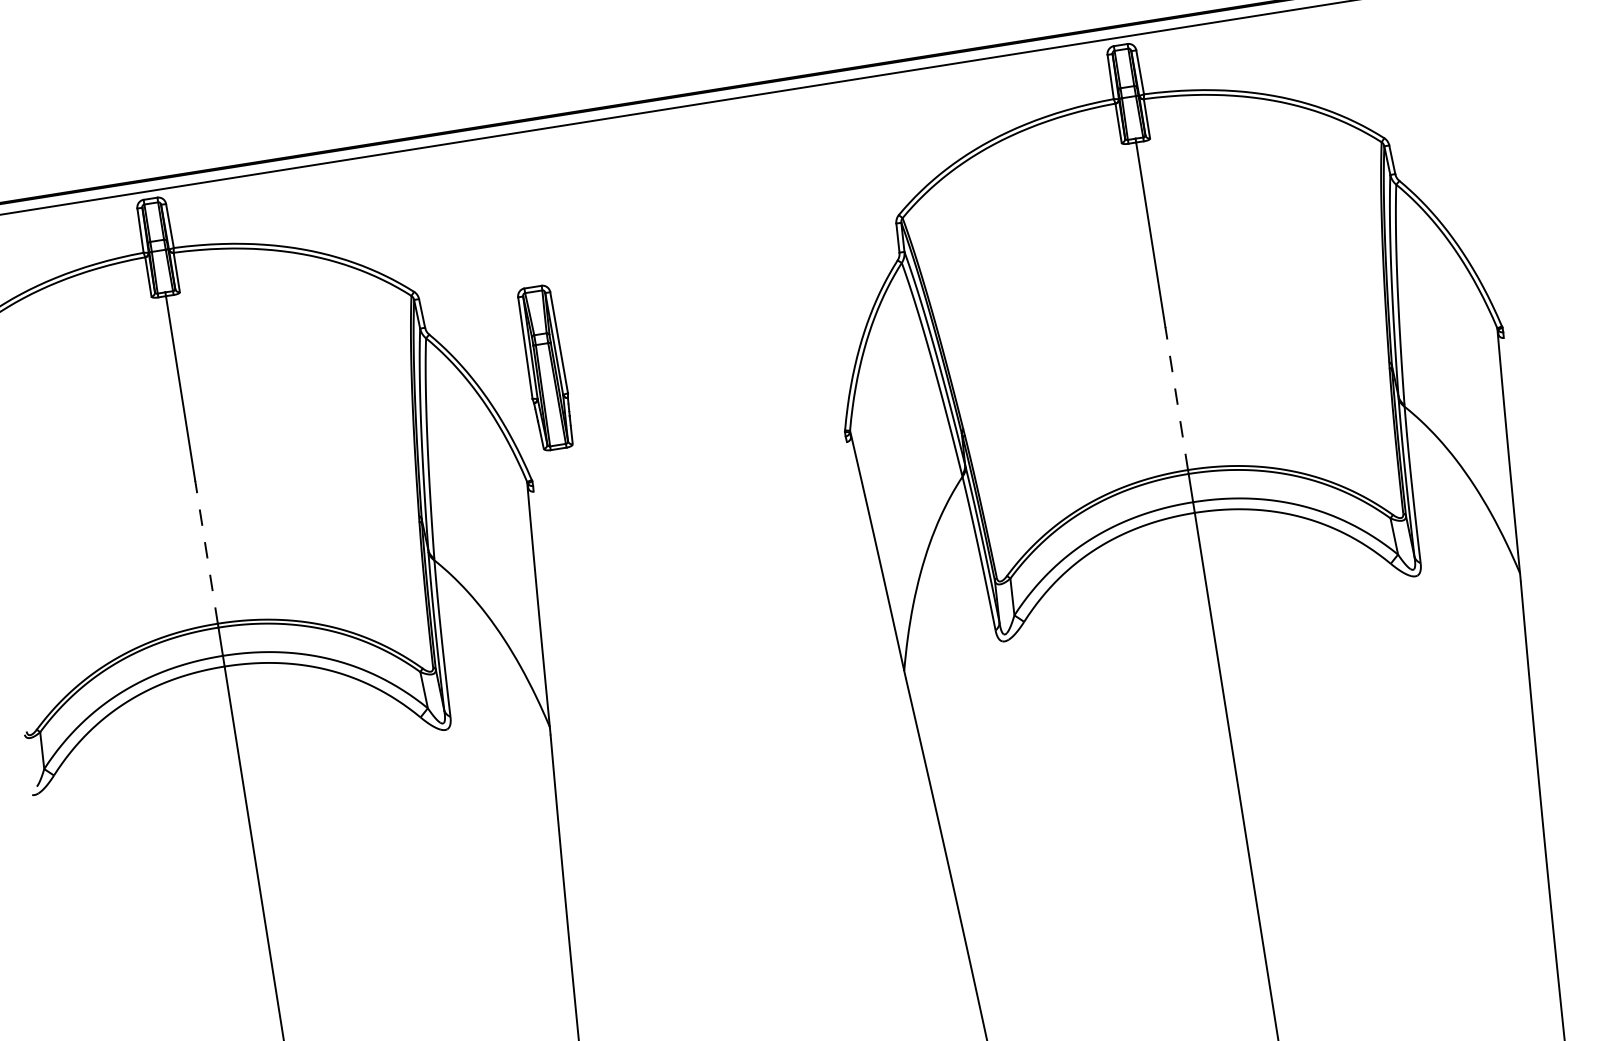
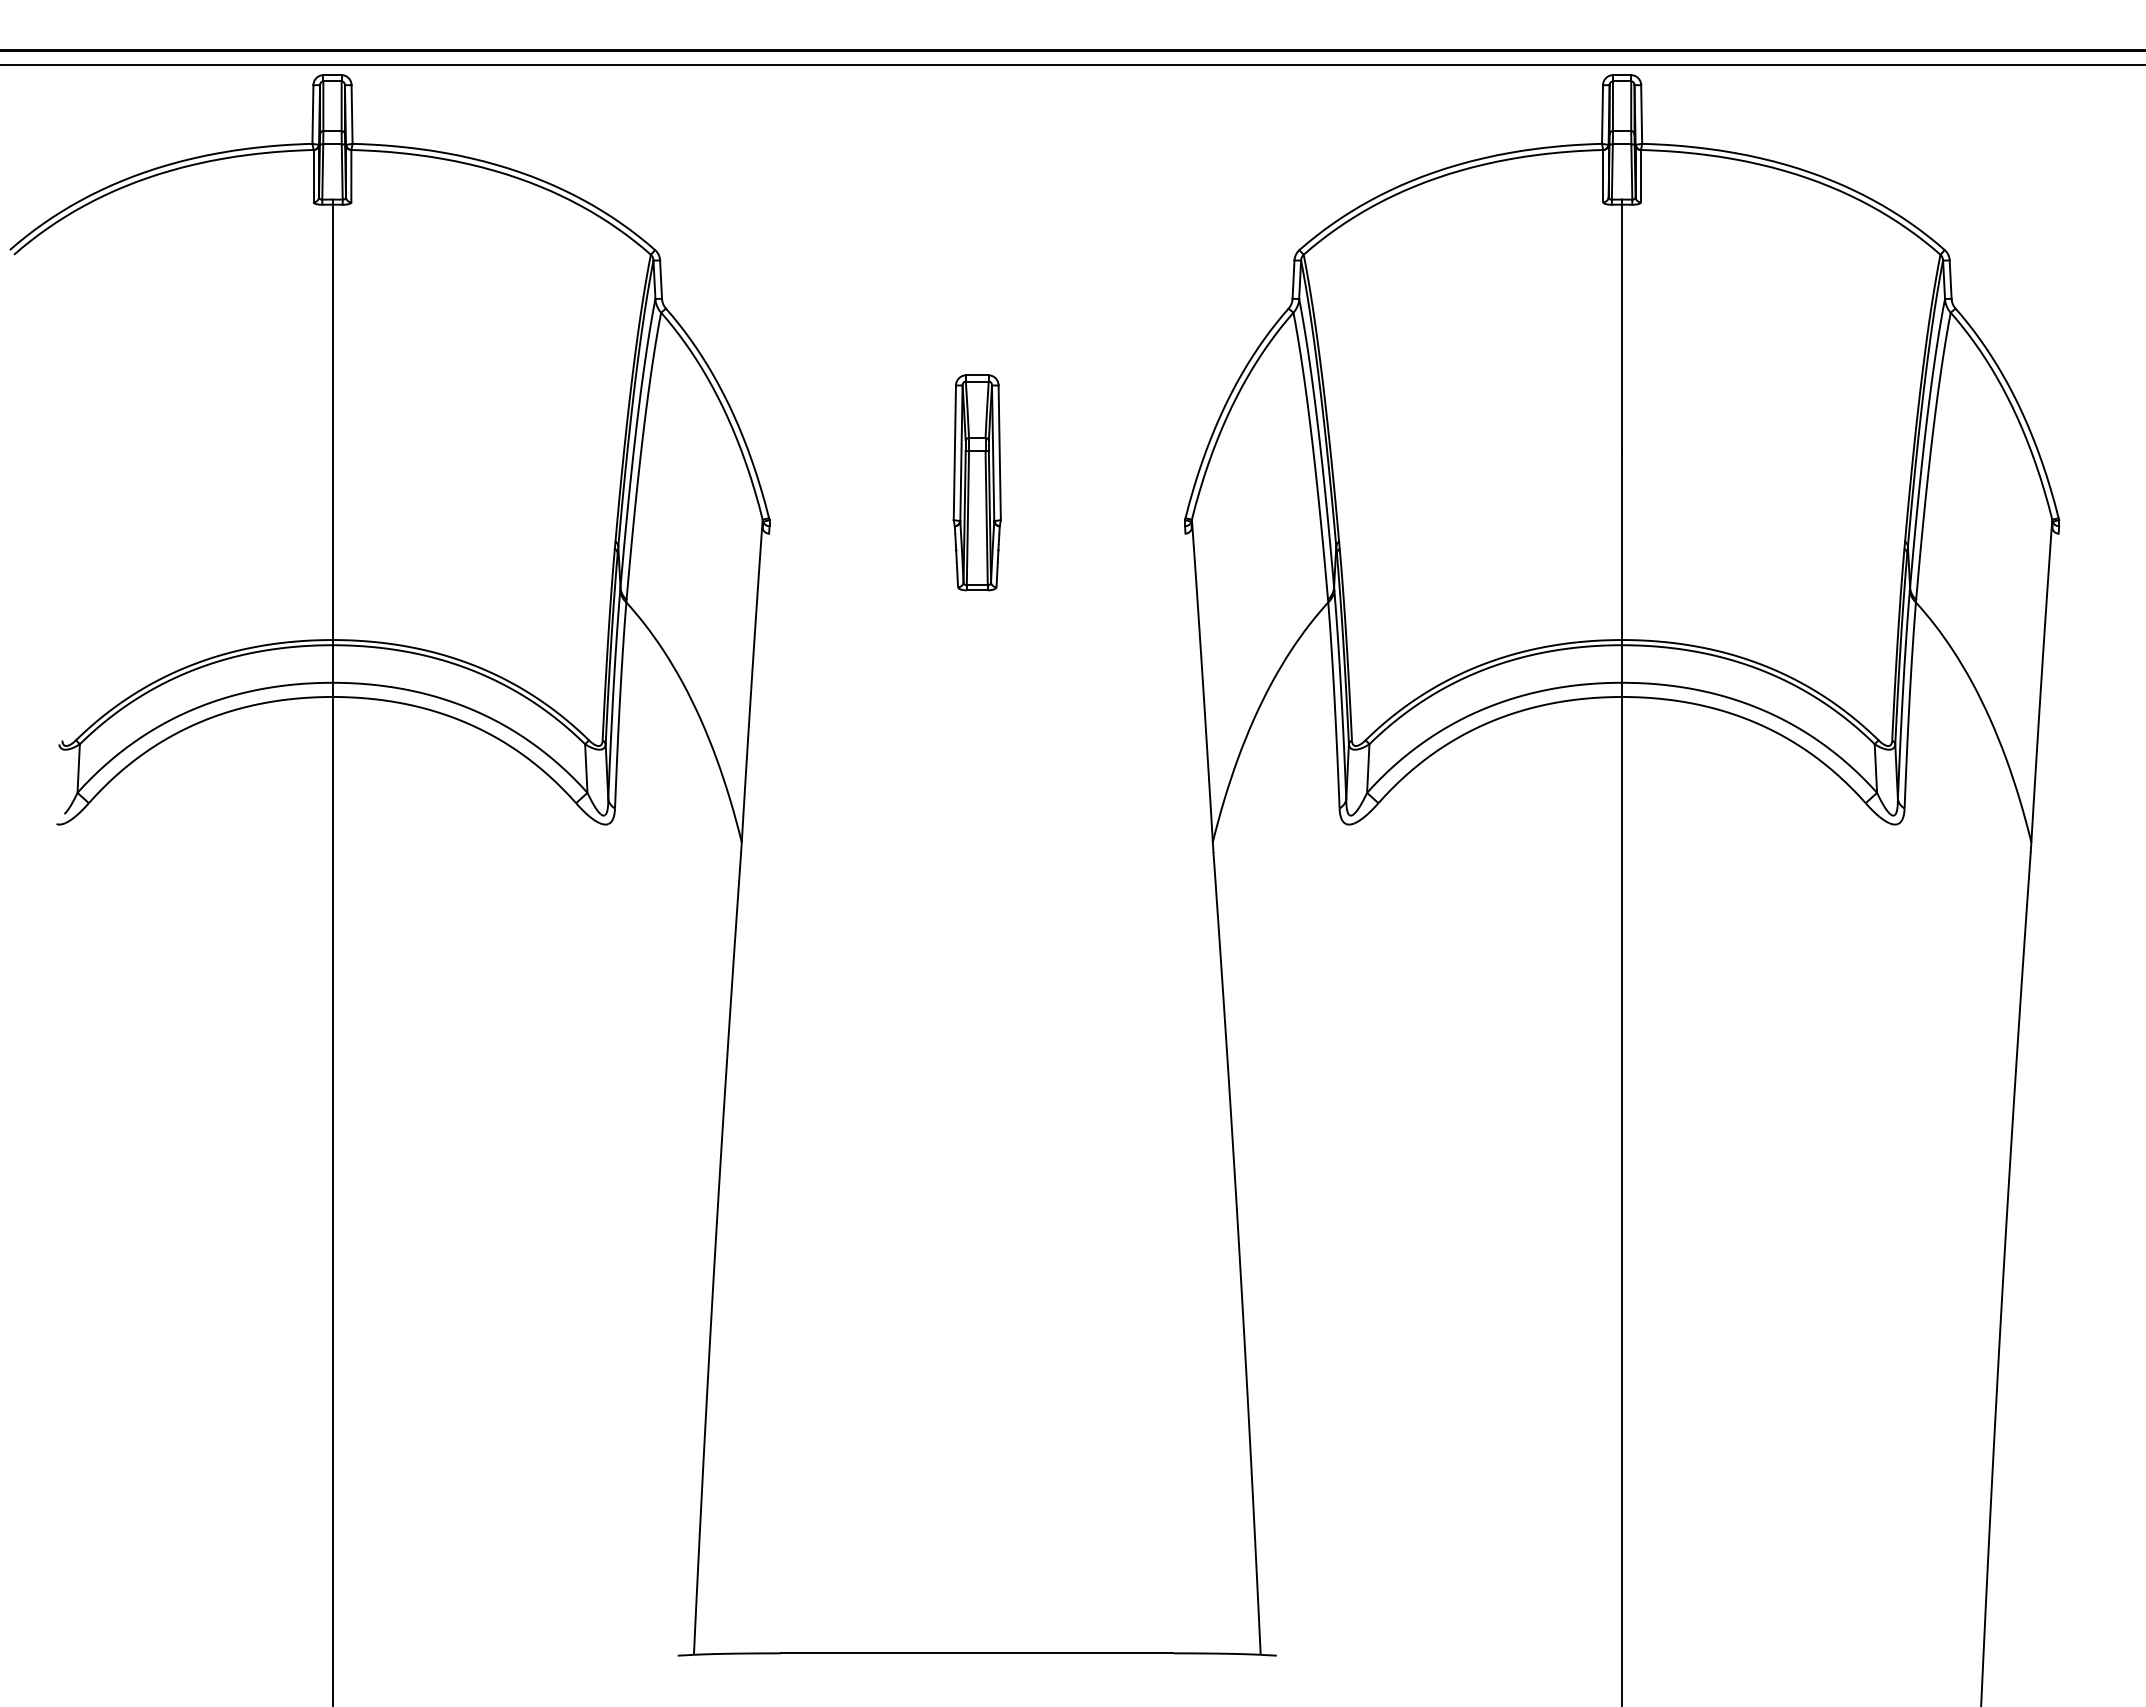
part: (545, 367) -> (976, 482), moved
line: (1177, 398) -> (1622, 545), dashed -> solid
line: (206, 552) -> (332, 545), dashed -> solid

